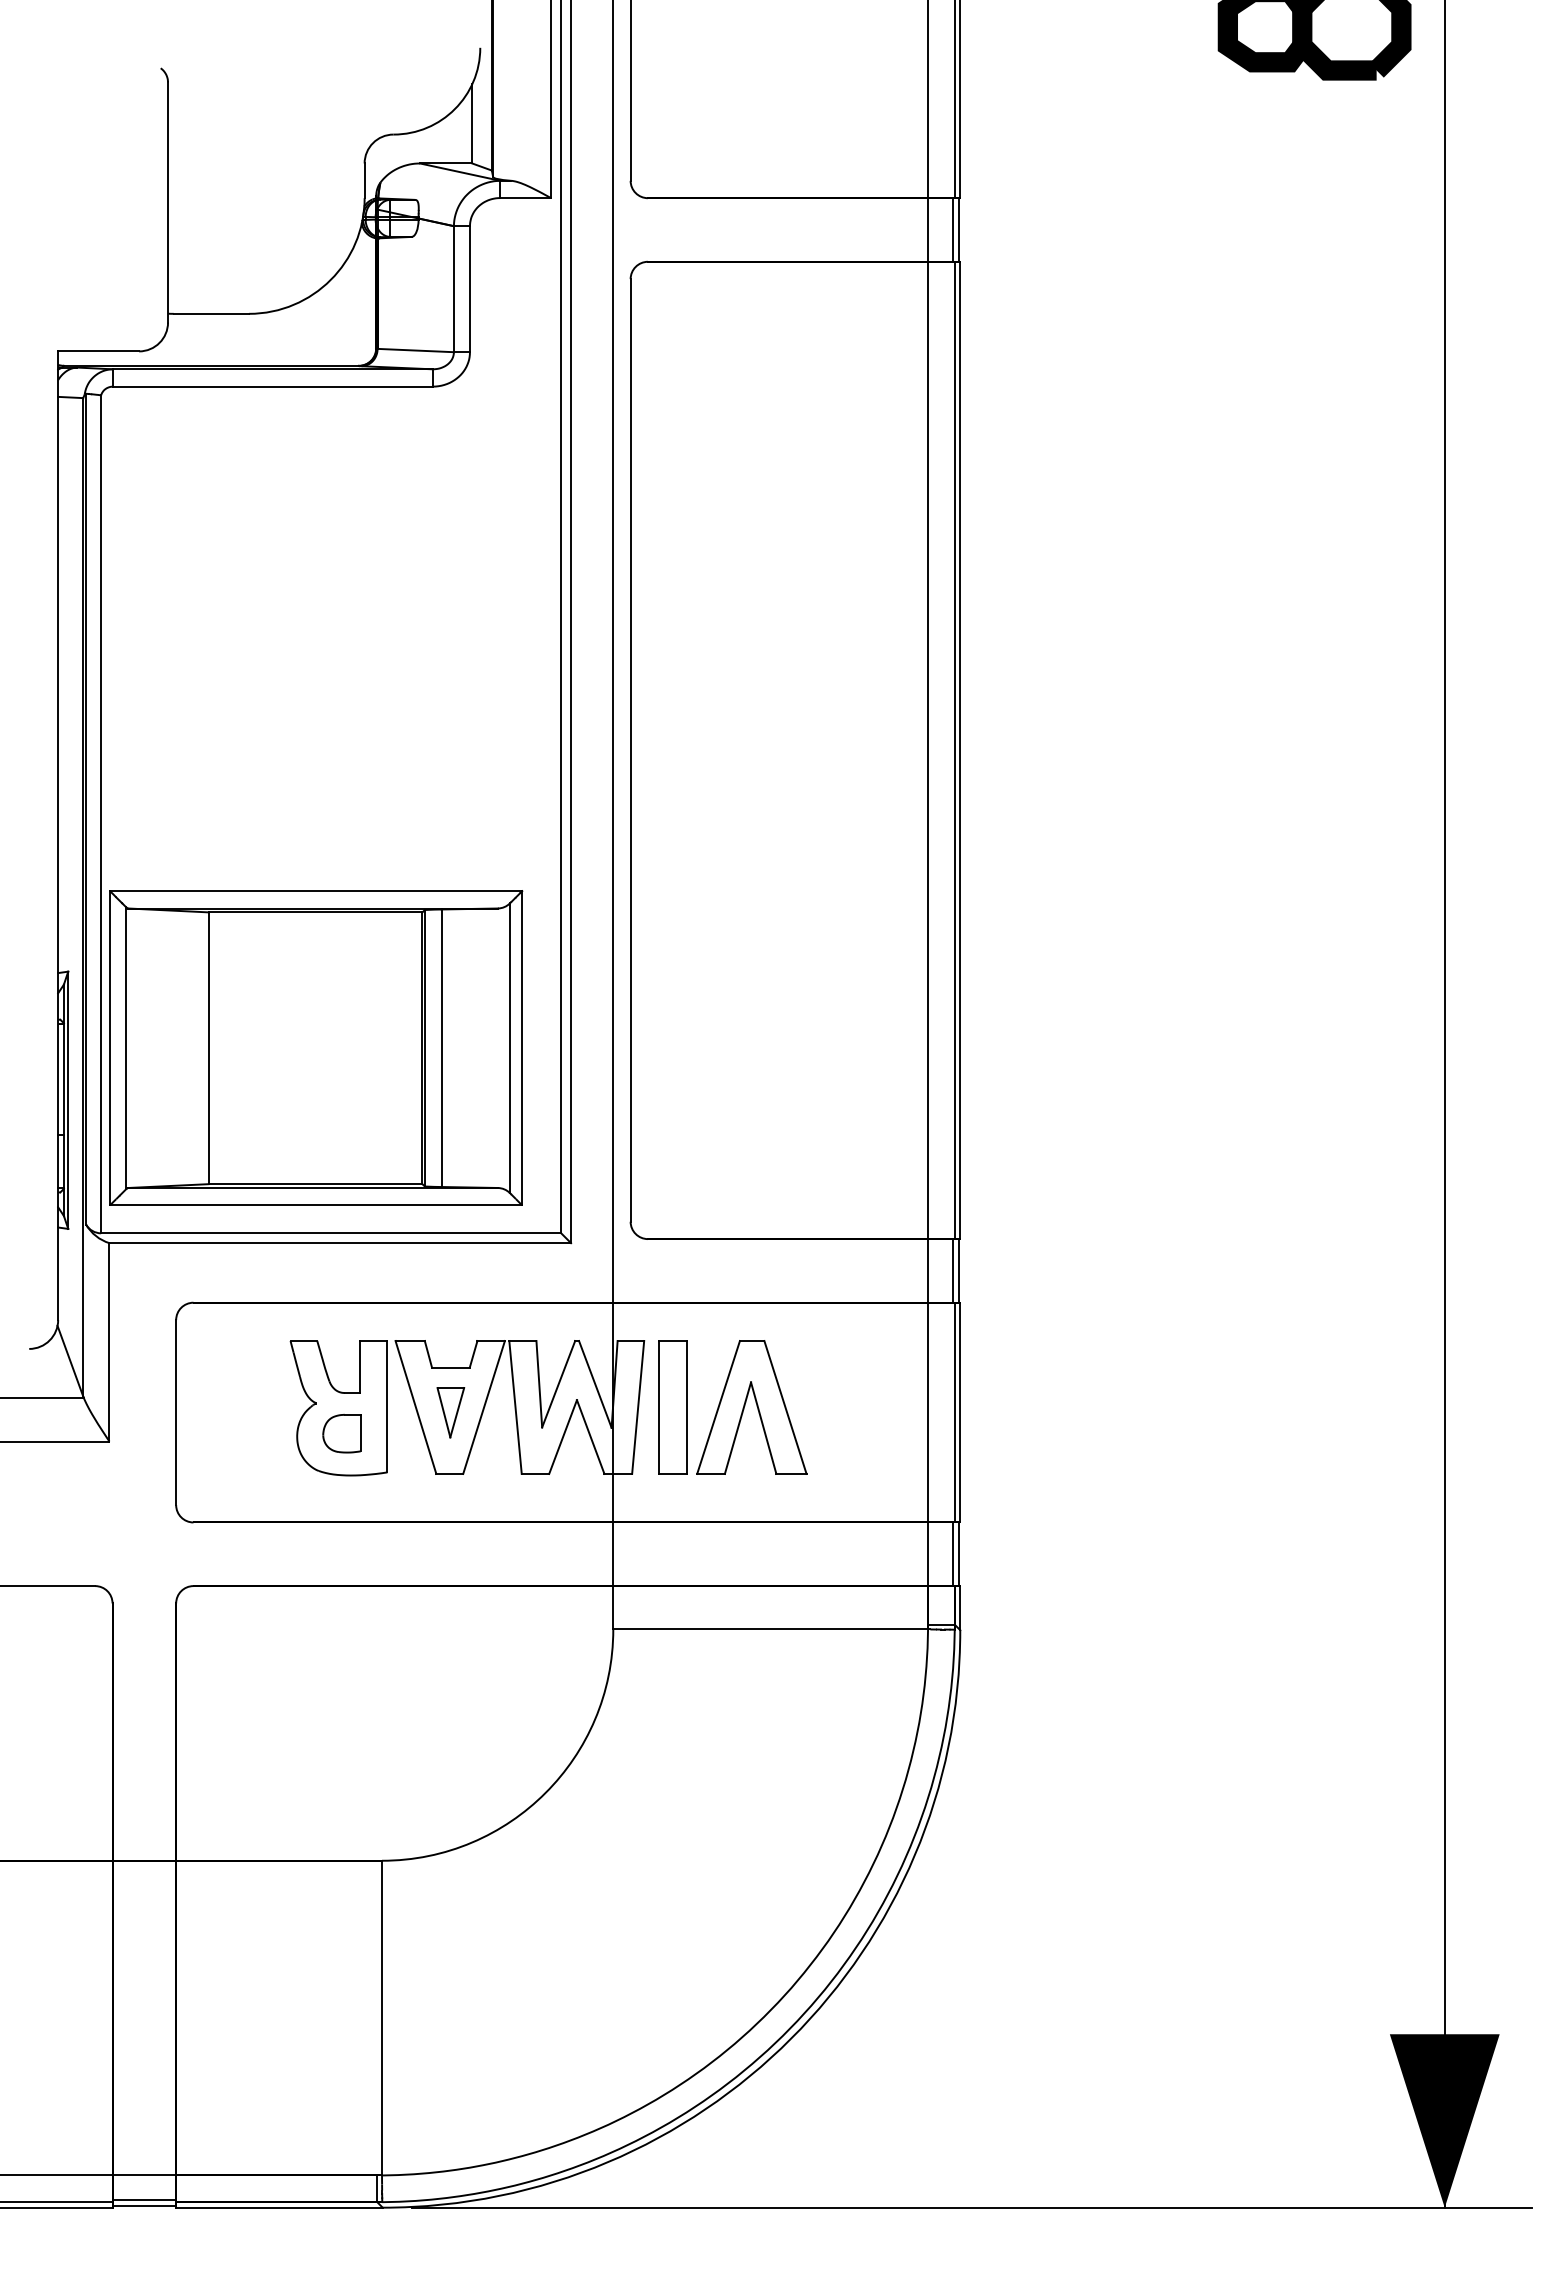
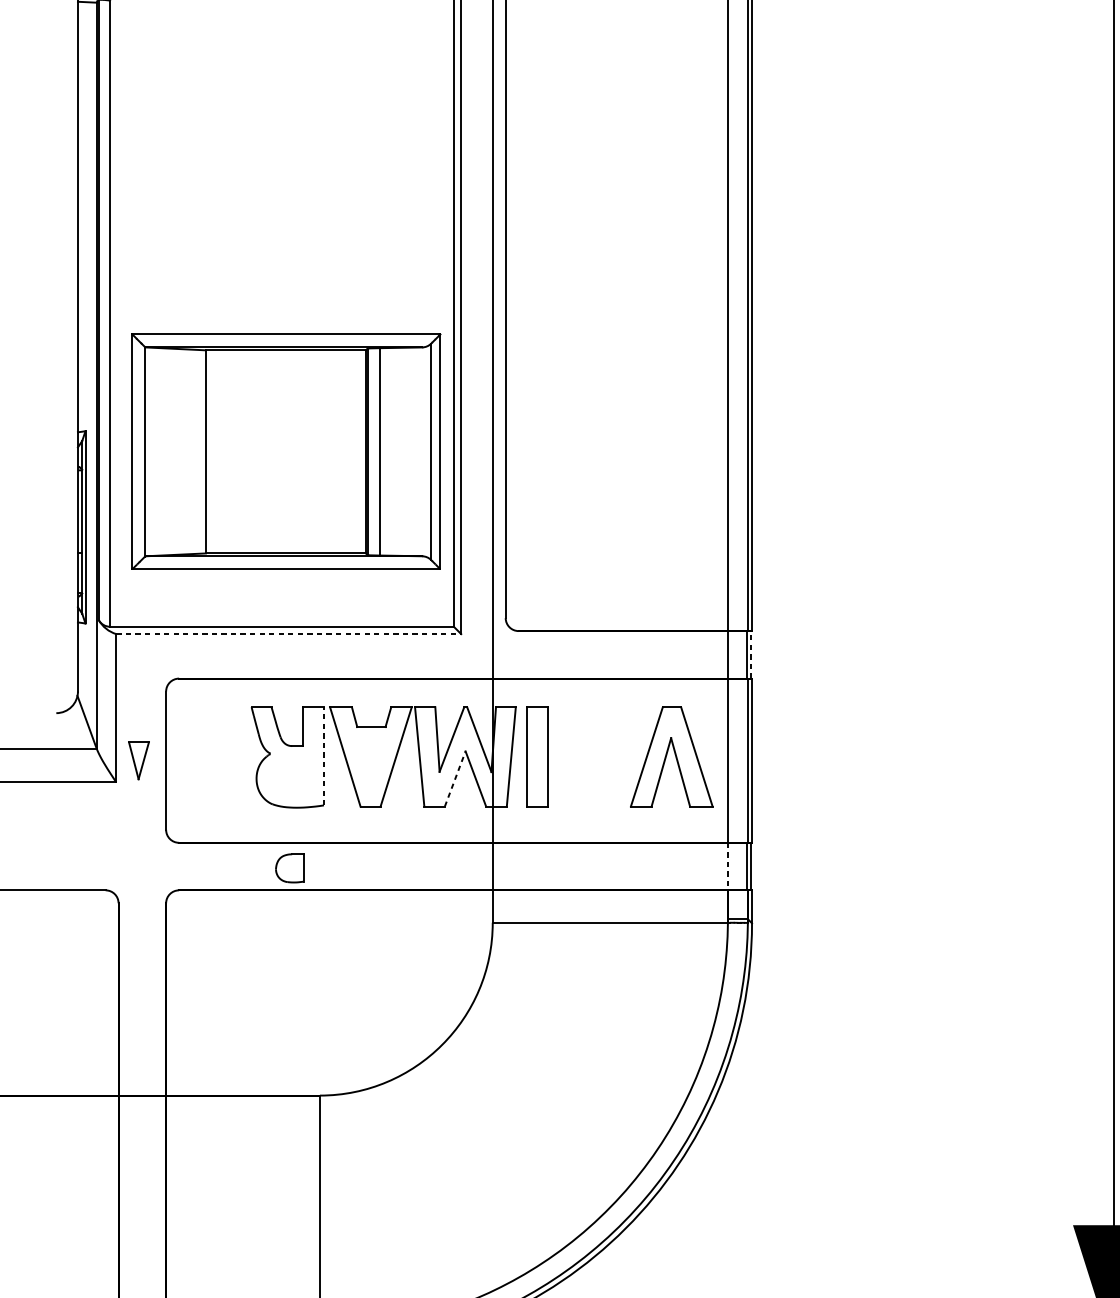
part: (316, 1047) -> (286, 451), moved
line: (340, 1243) -> (288, 634), solid -> dashed
line: (958, 1270) -> (750, 654), solid -> dashed
line: (387, 1406) -> (324, 756), solid -> dashed
part: (751, 1407) -> (671, 756), moved
part: (450, 1412) -> (138, 760), moved
part: (341, 1433) -> (289, 868), moved
line: (563, 1436) -> (455, 778), solid -> dashed
line: (927, 1554) -> (727, 866), solid -> dashed

